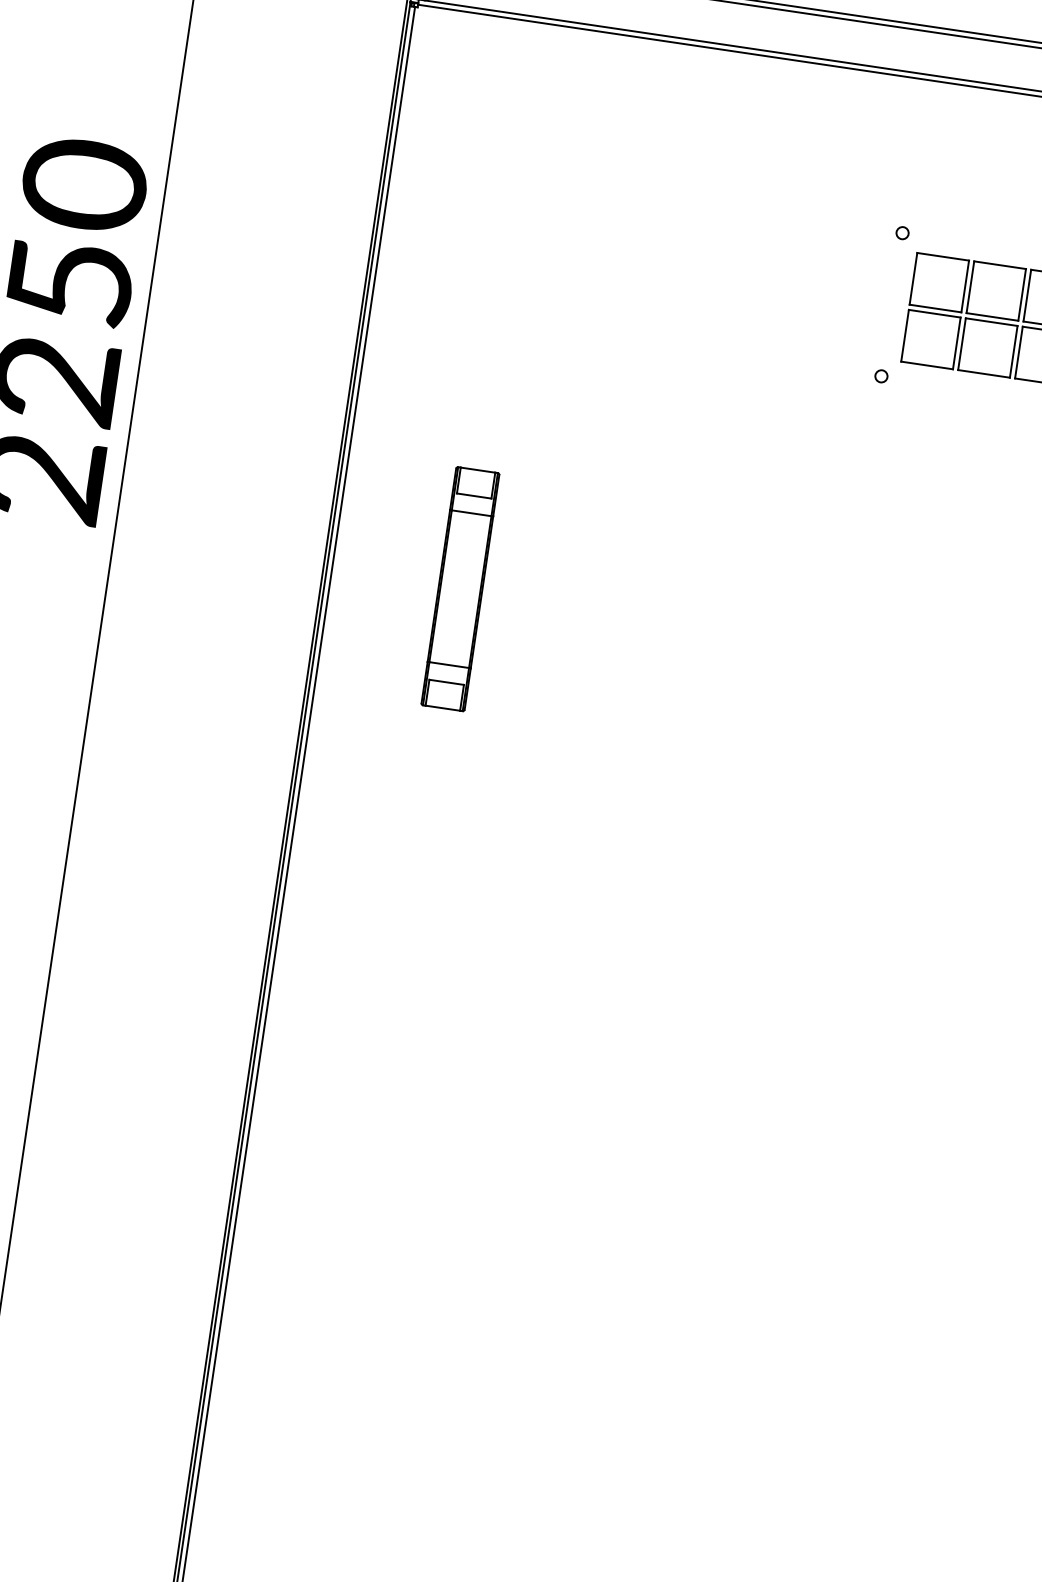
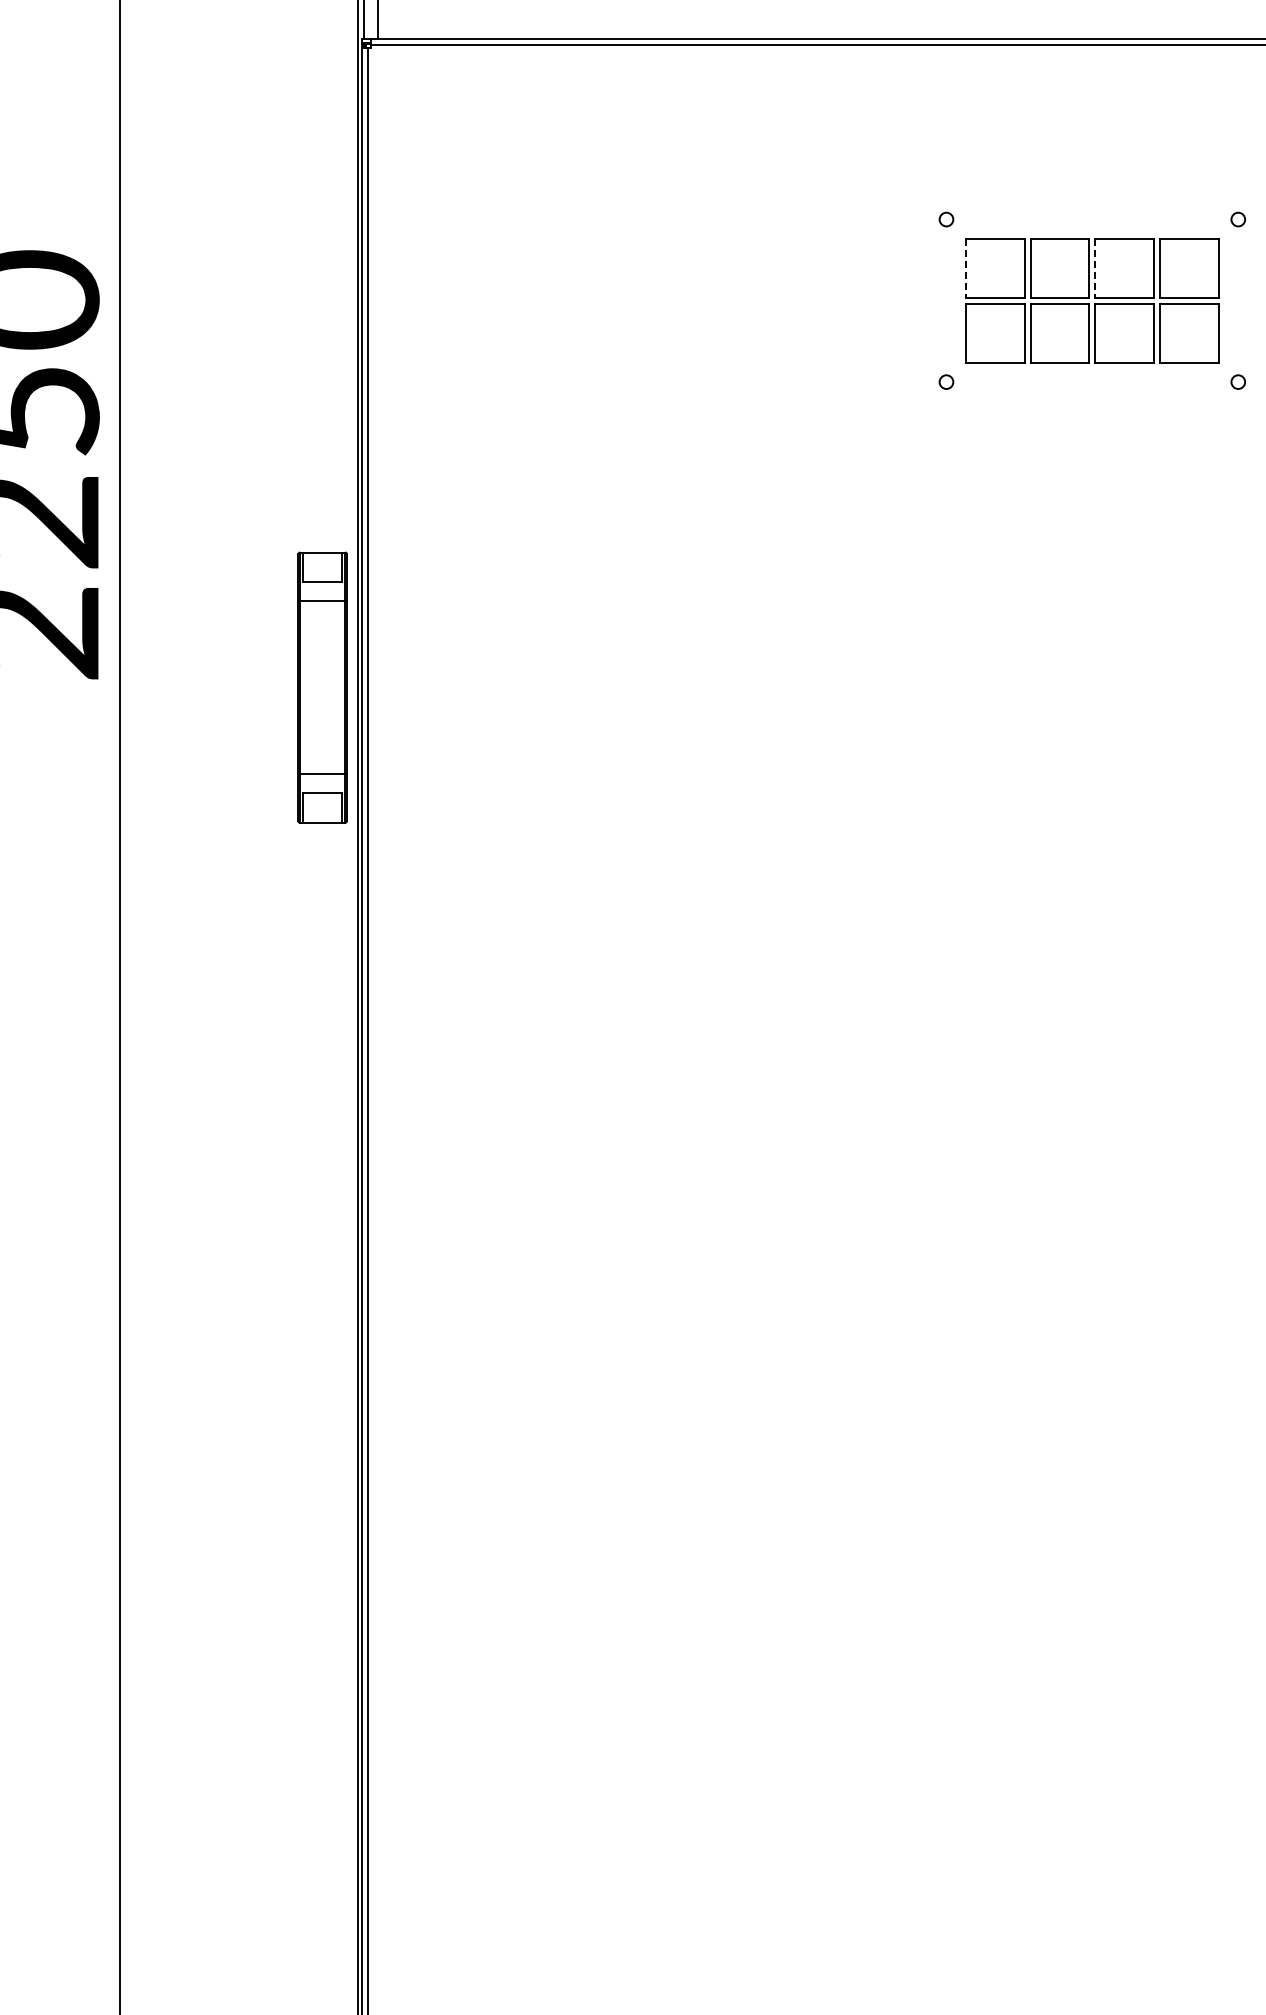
line: (913, 279) -> (966, 269), solid -> dashed
line: (1027, 296) -> (1095, 269), solid -> dashed
part: (460, 589) -> (322, 687), moved

